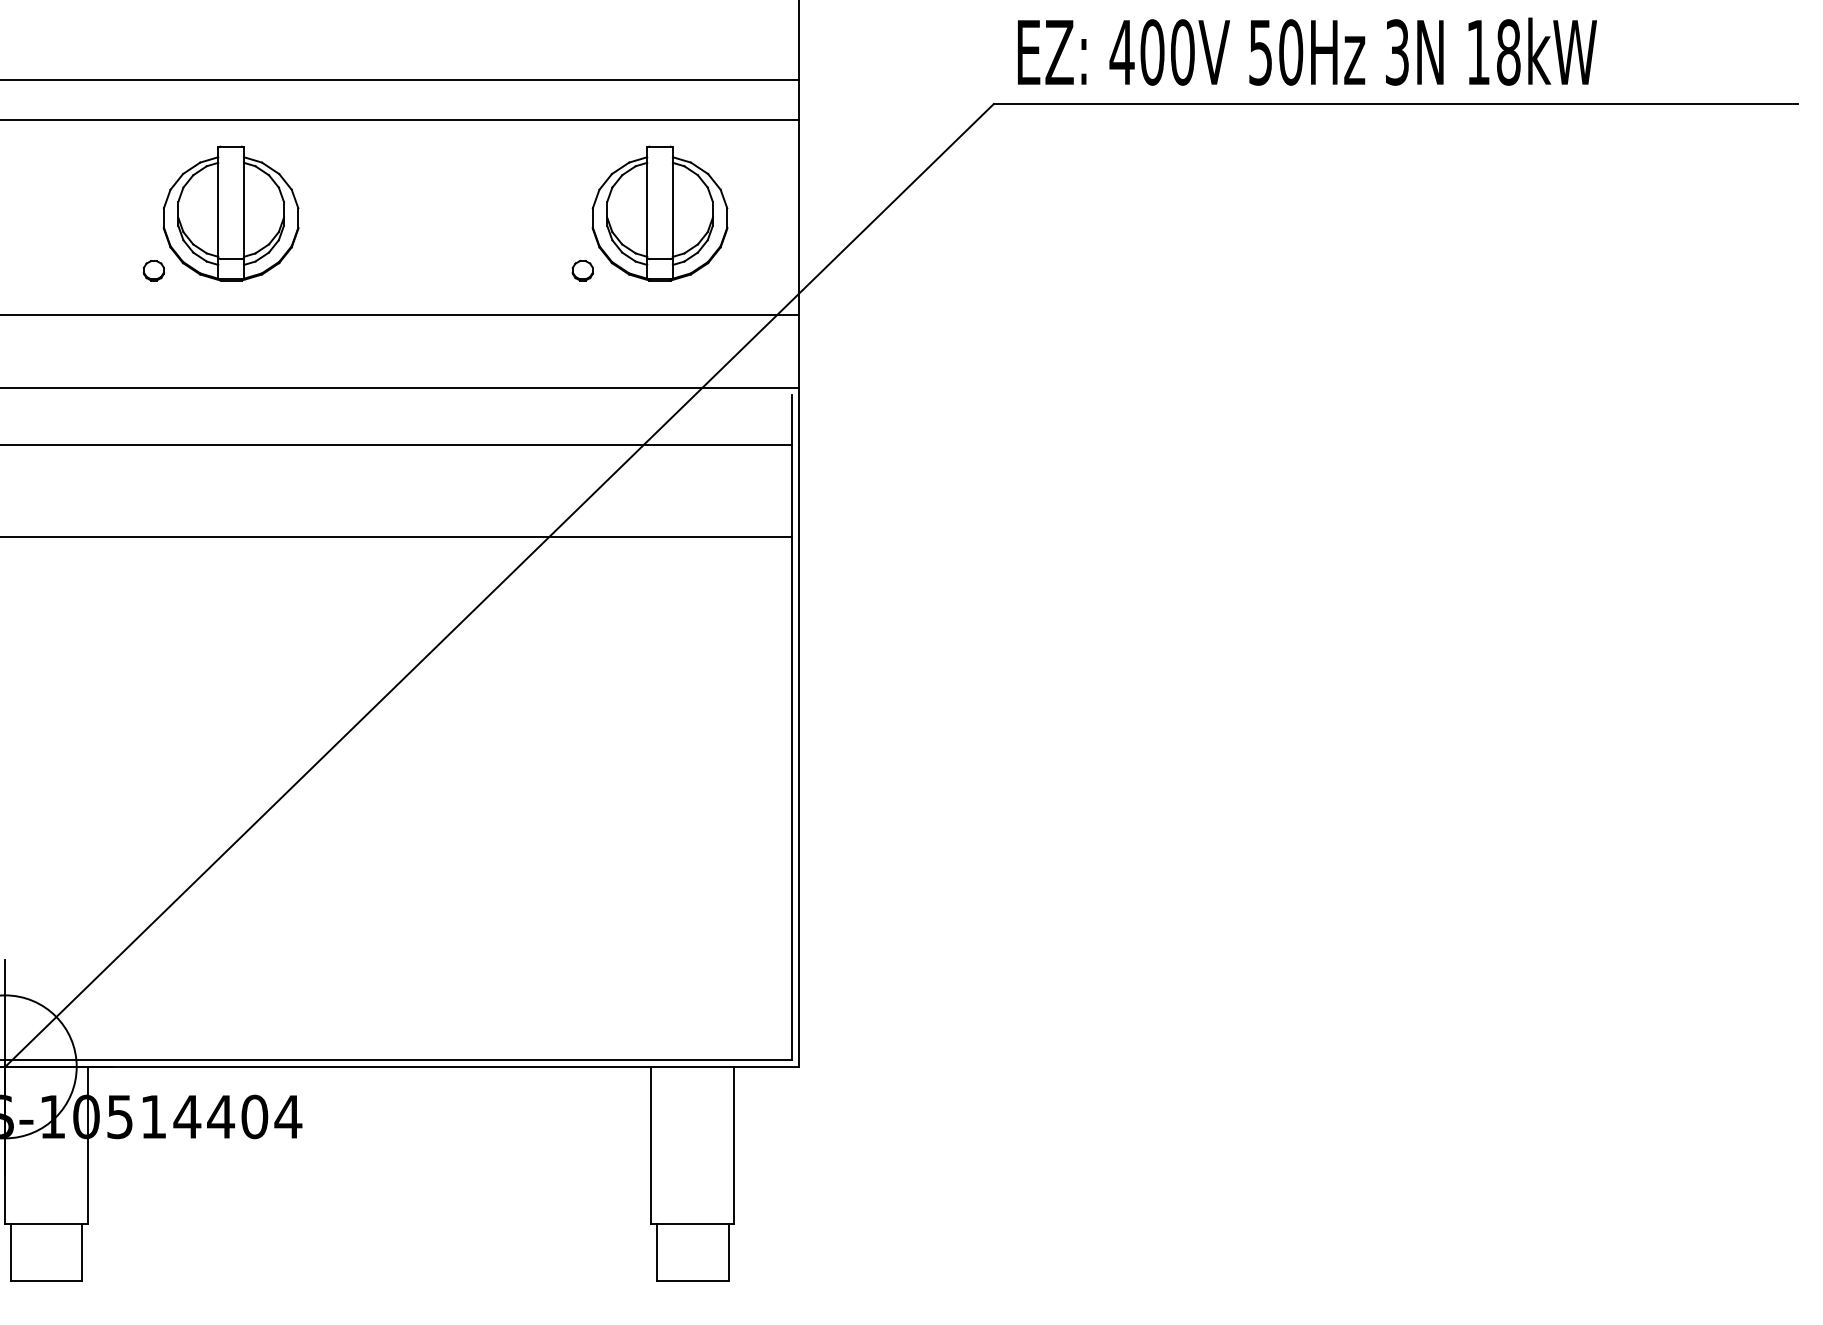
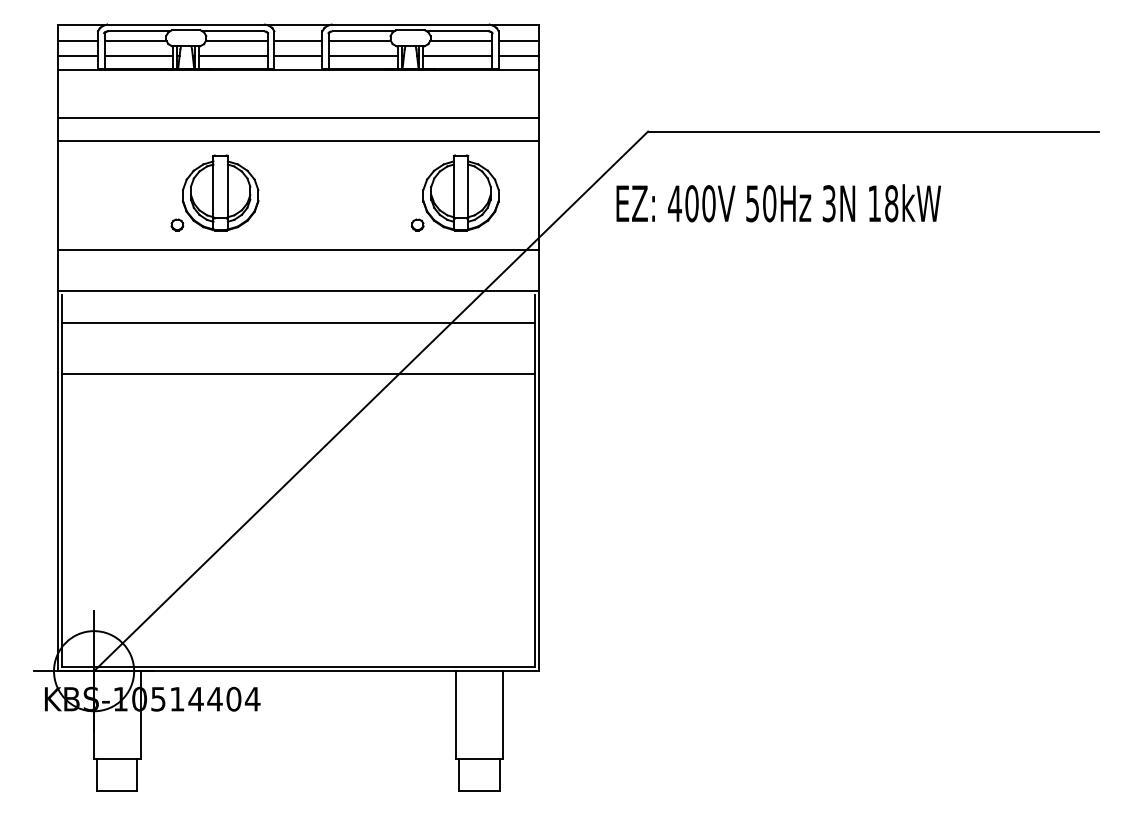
text: (1306, 52) -> (778, 203), moved

